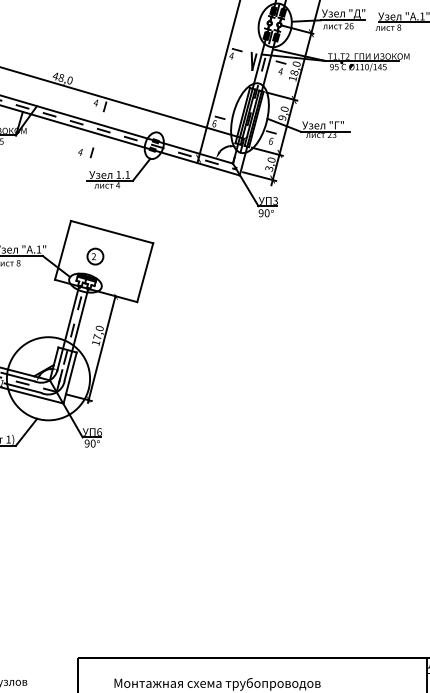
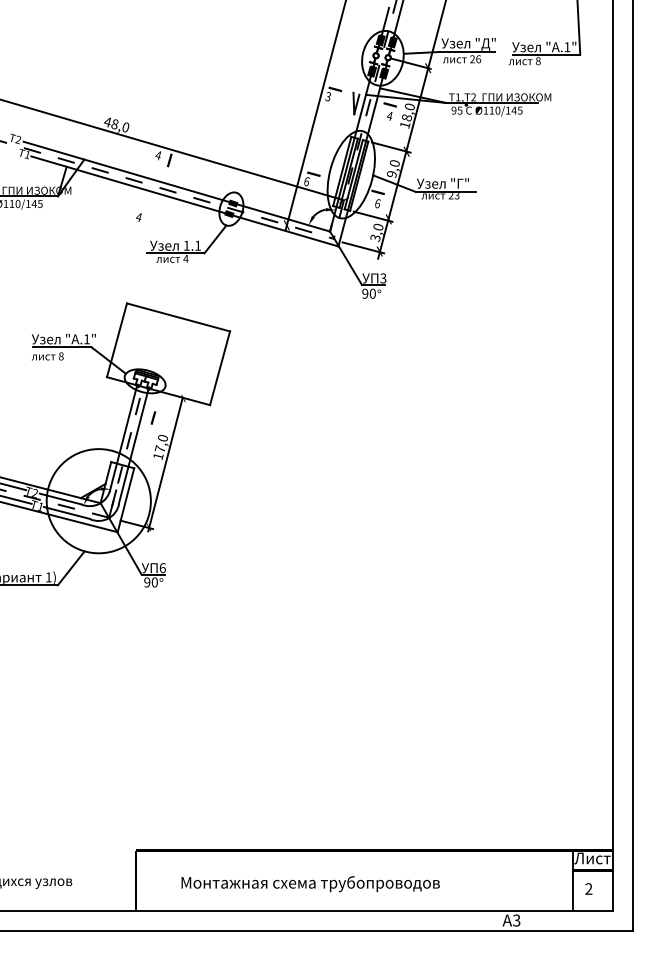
text: (230, 55) -> (327, 96), 4 -> 3
part: (92, 152) -> (153, 417), moved
part: (95, 256) -> (157, 347), removed

